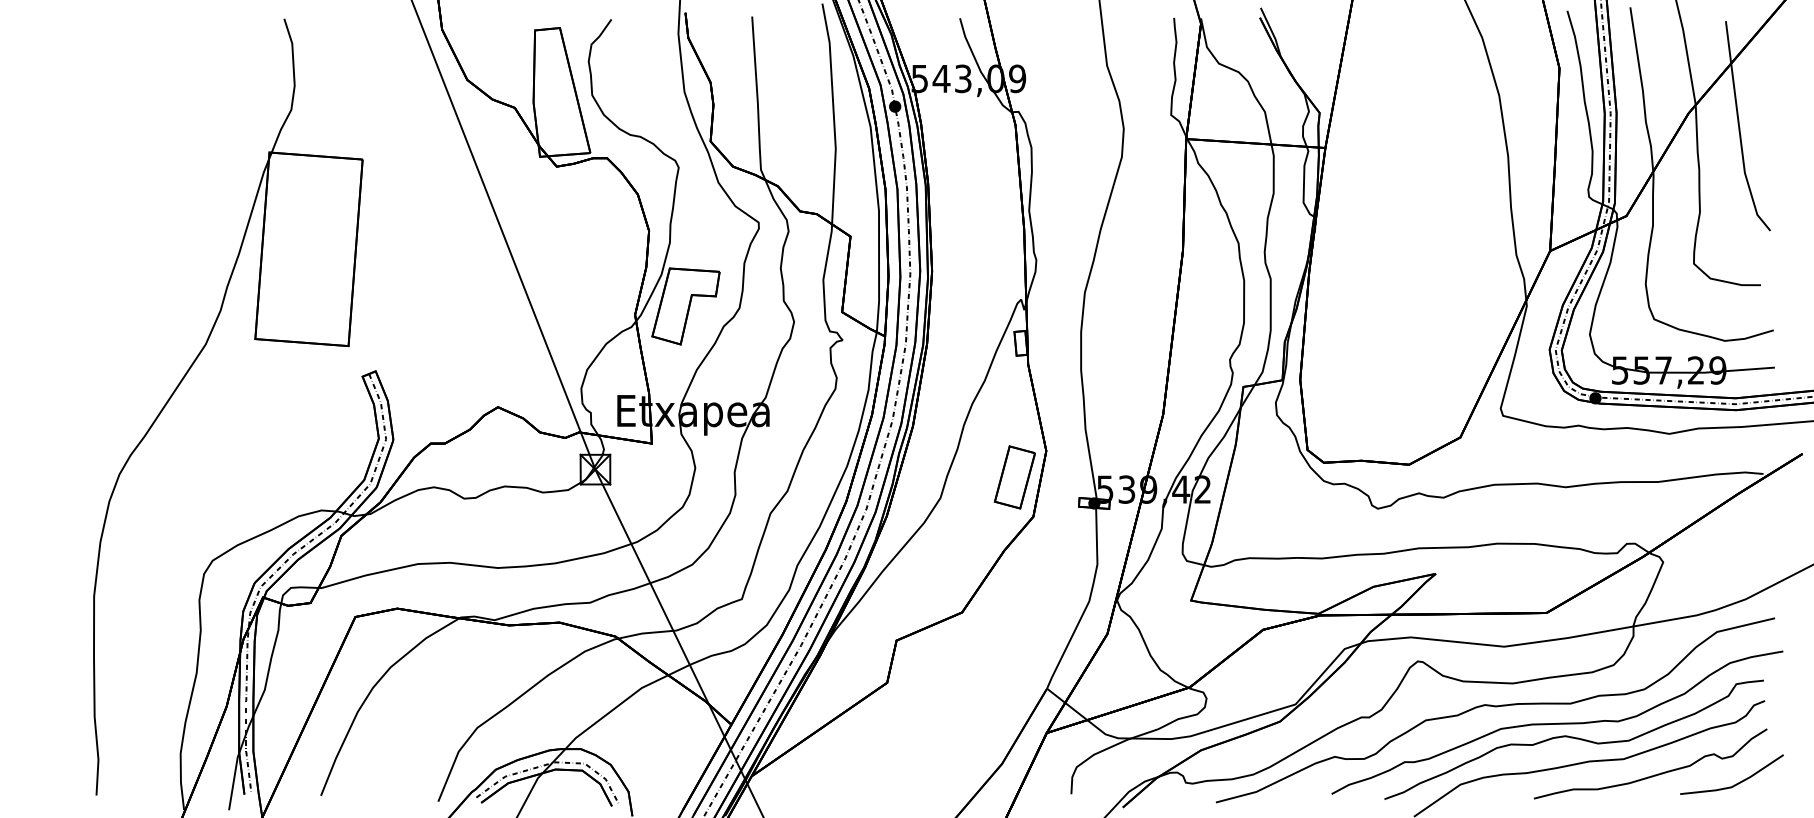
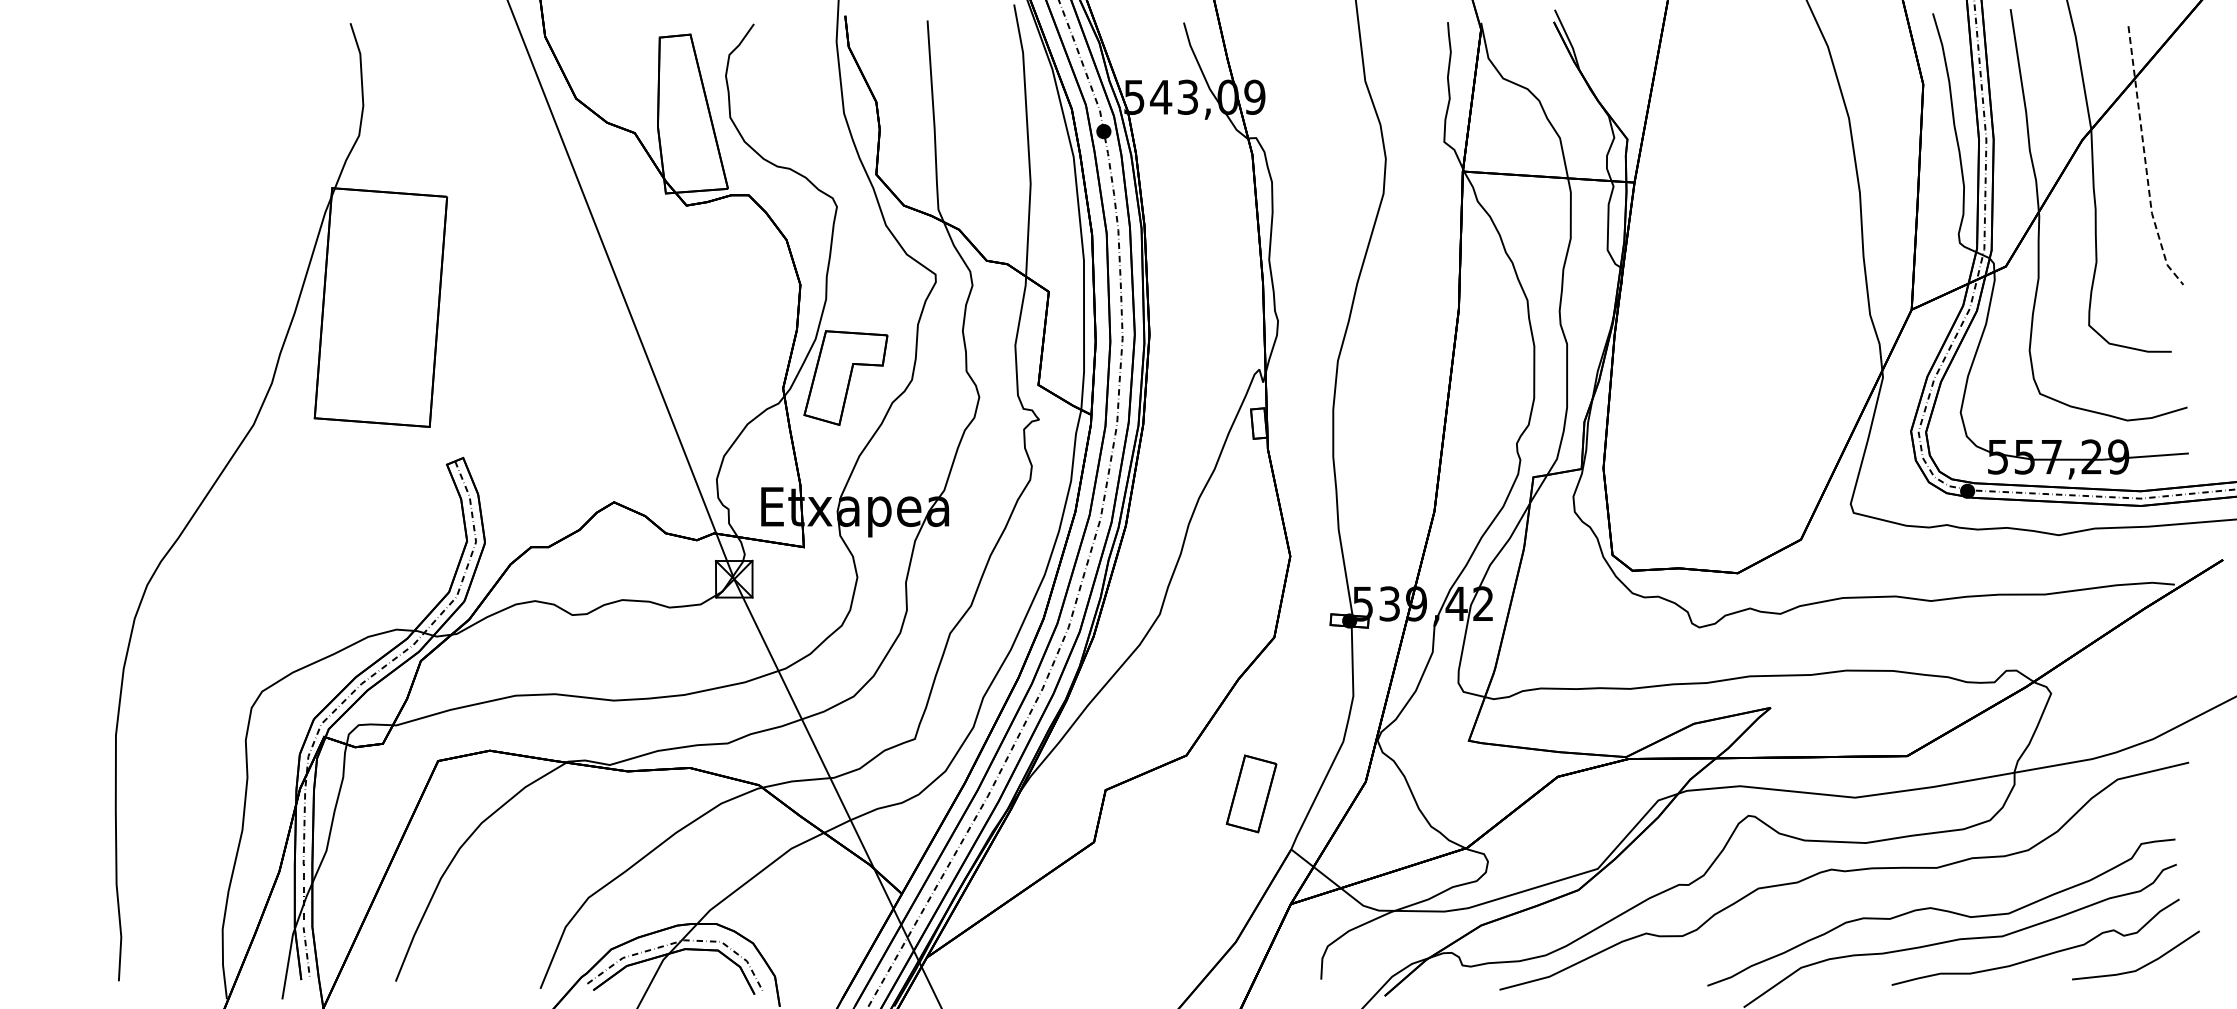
line: (1739, 130) -> (2145, 160), solid -> dashed
part: (1014, 477) -> (1251, 793), moved
curve: (1558, 722) -> (1921, 891), removed

